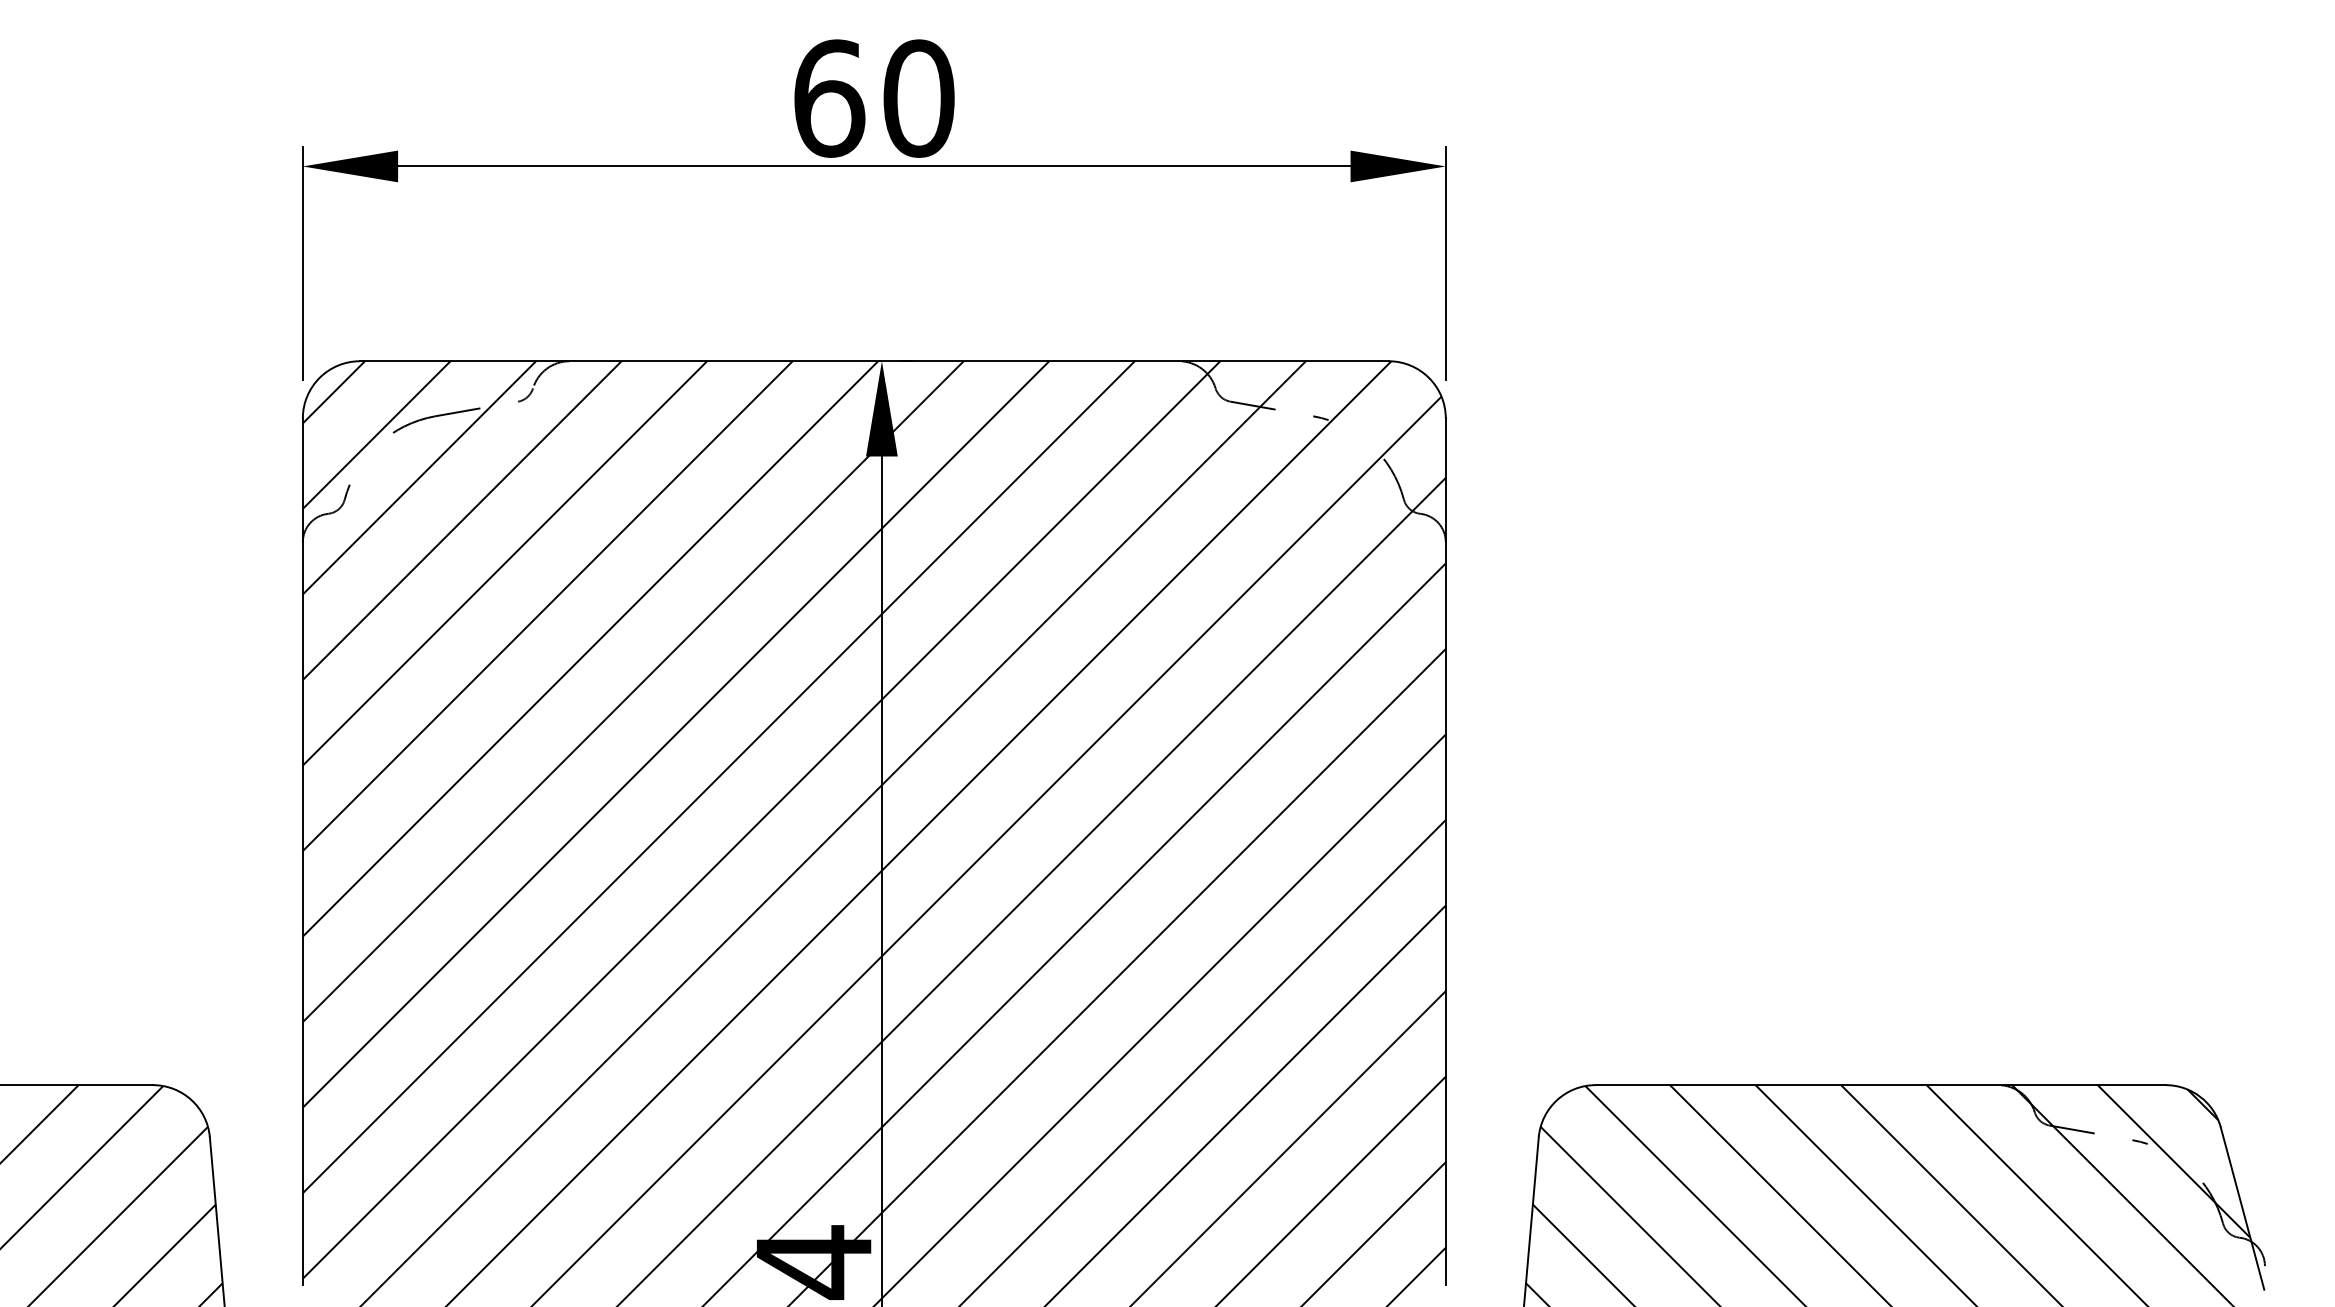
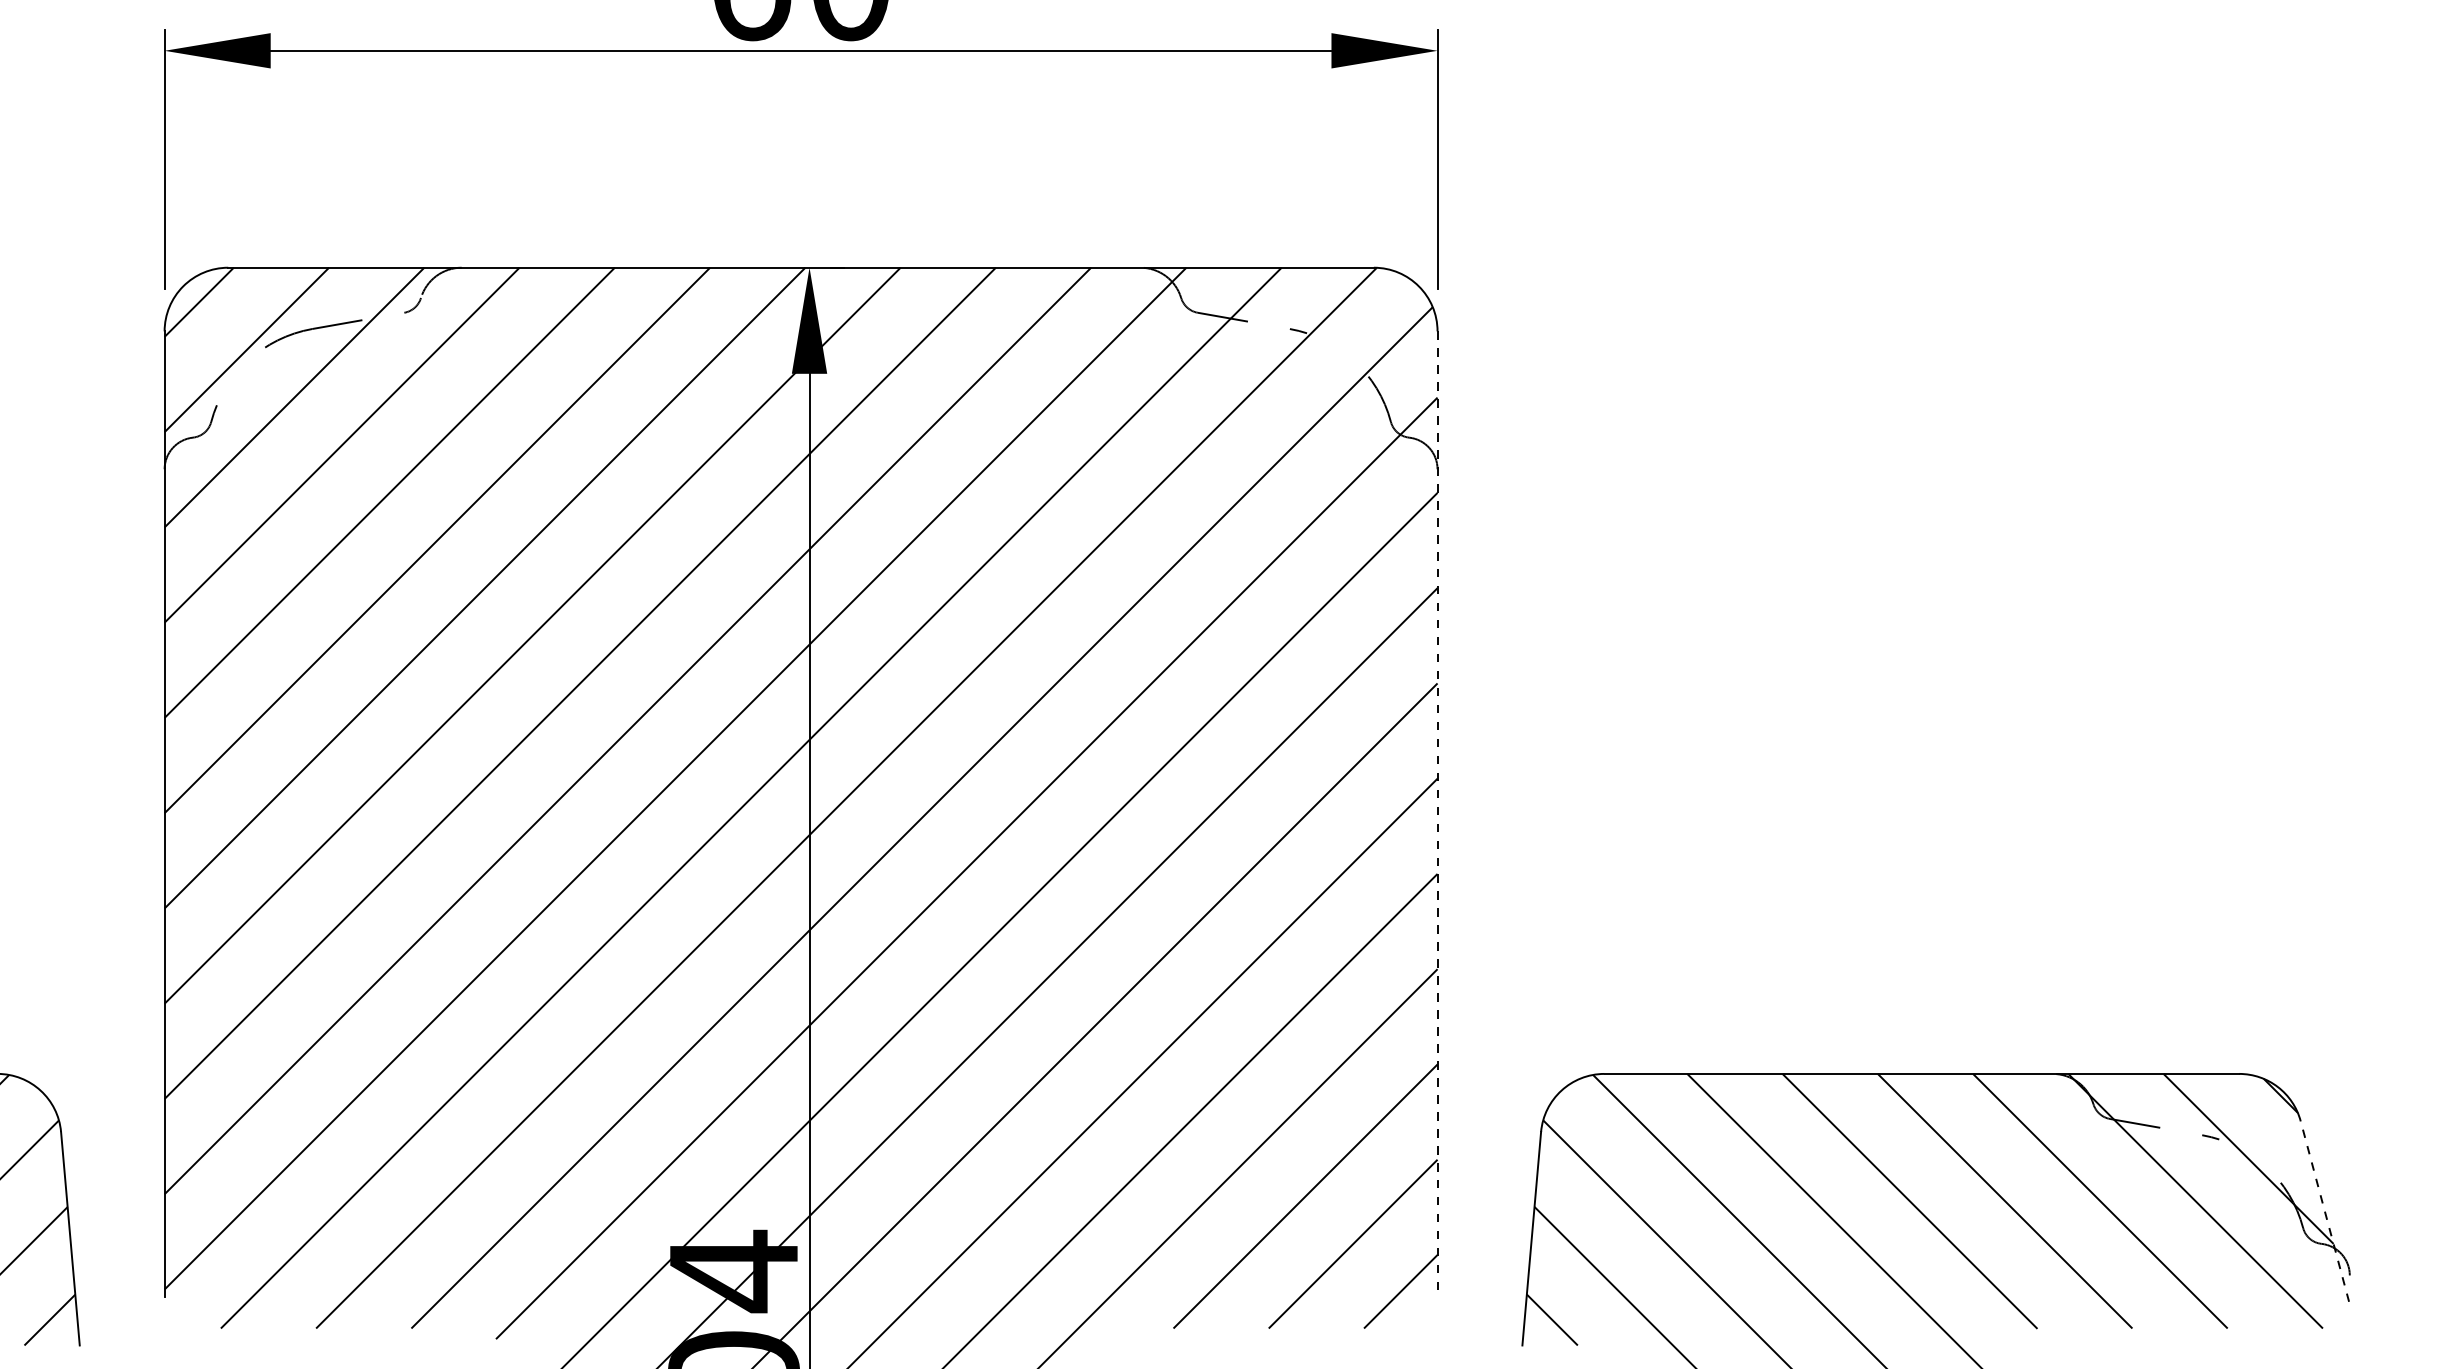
line: (1445, 852) -> (1437, 814), solid -> dashed
line: (2242, 1208) -> (2324, 1211), solid -> dashed

